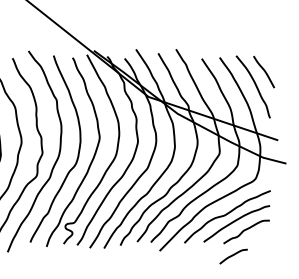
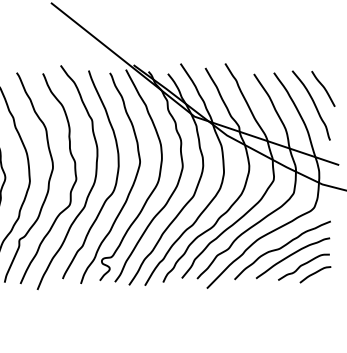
curve: (233, 255) -> (315, 273), moved

